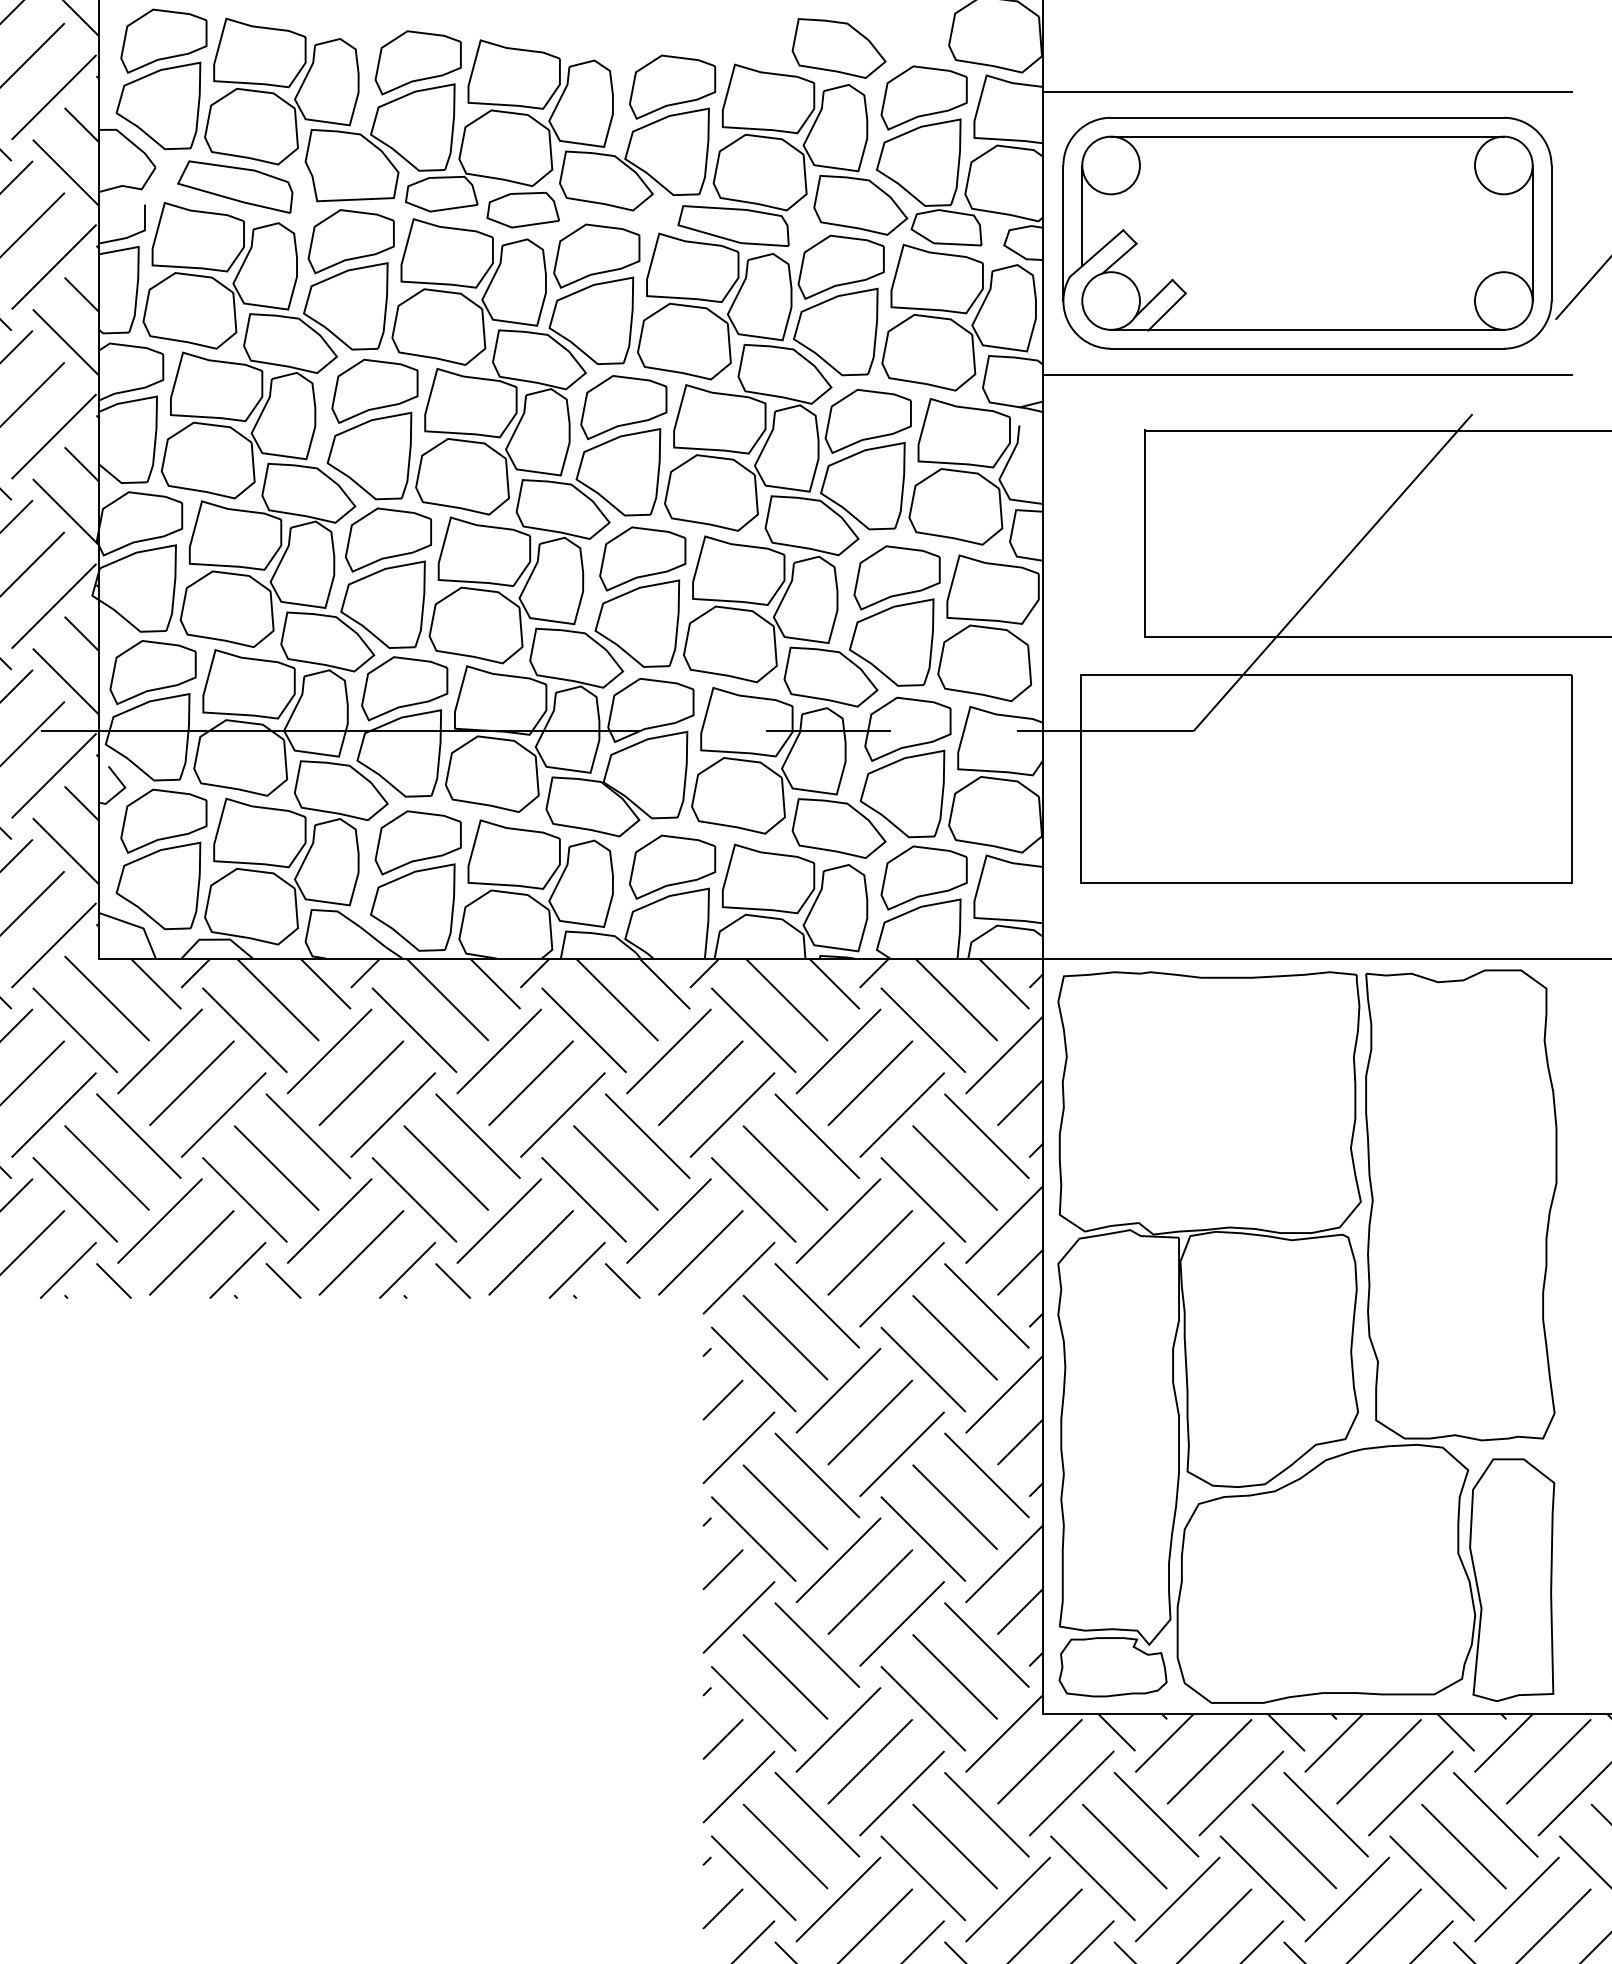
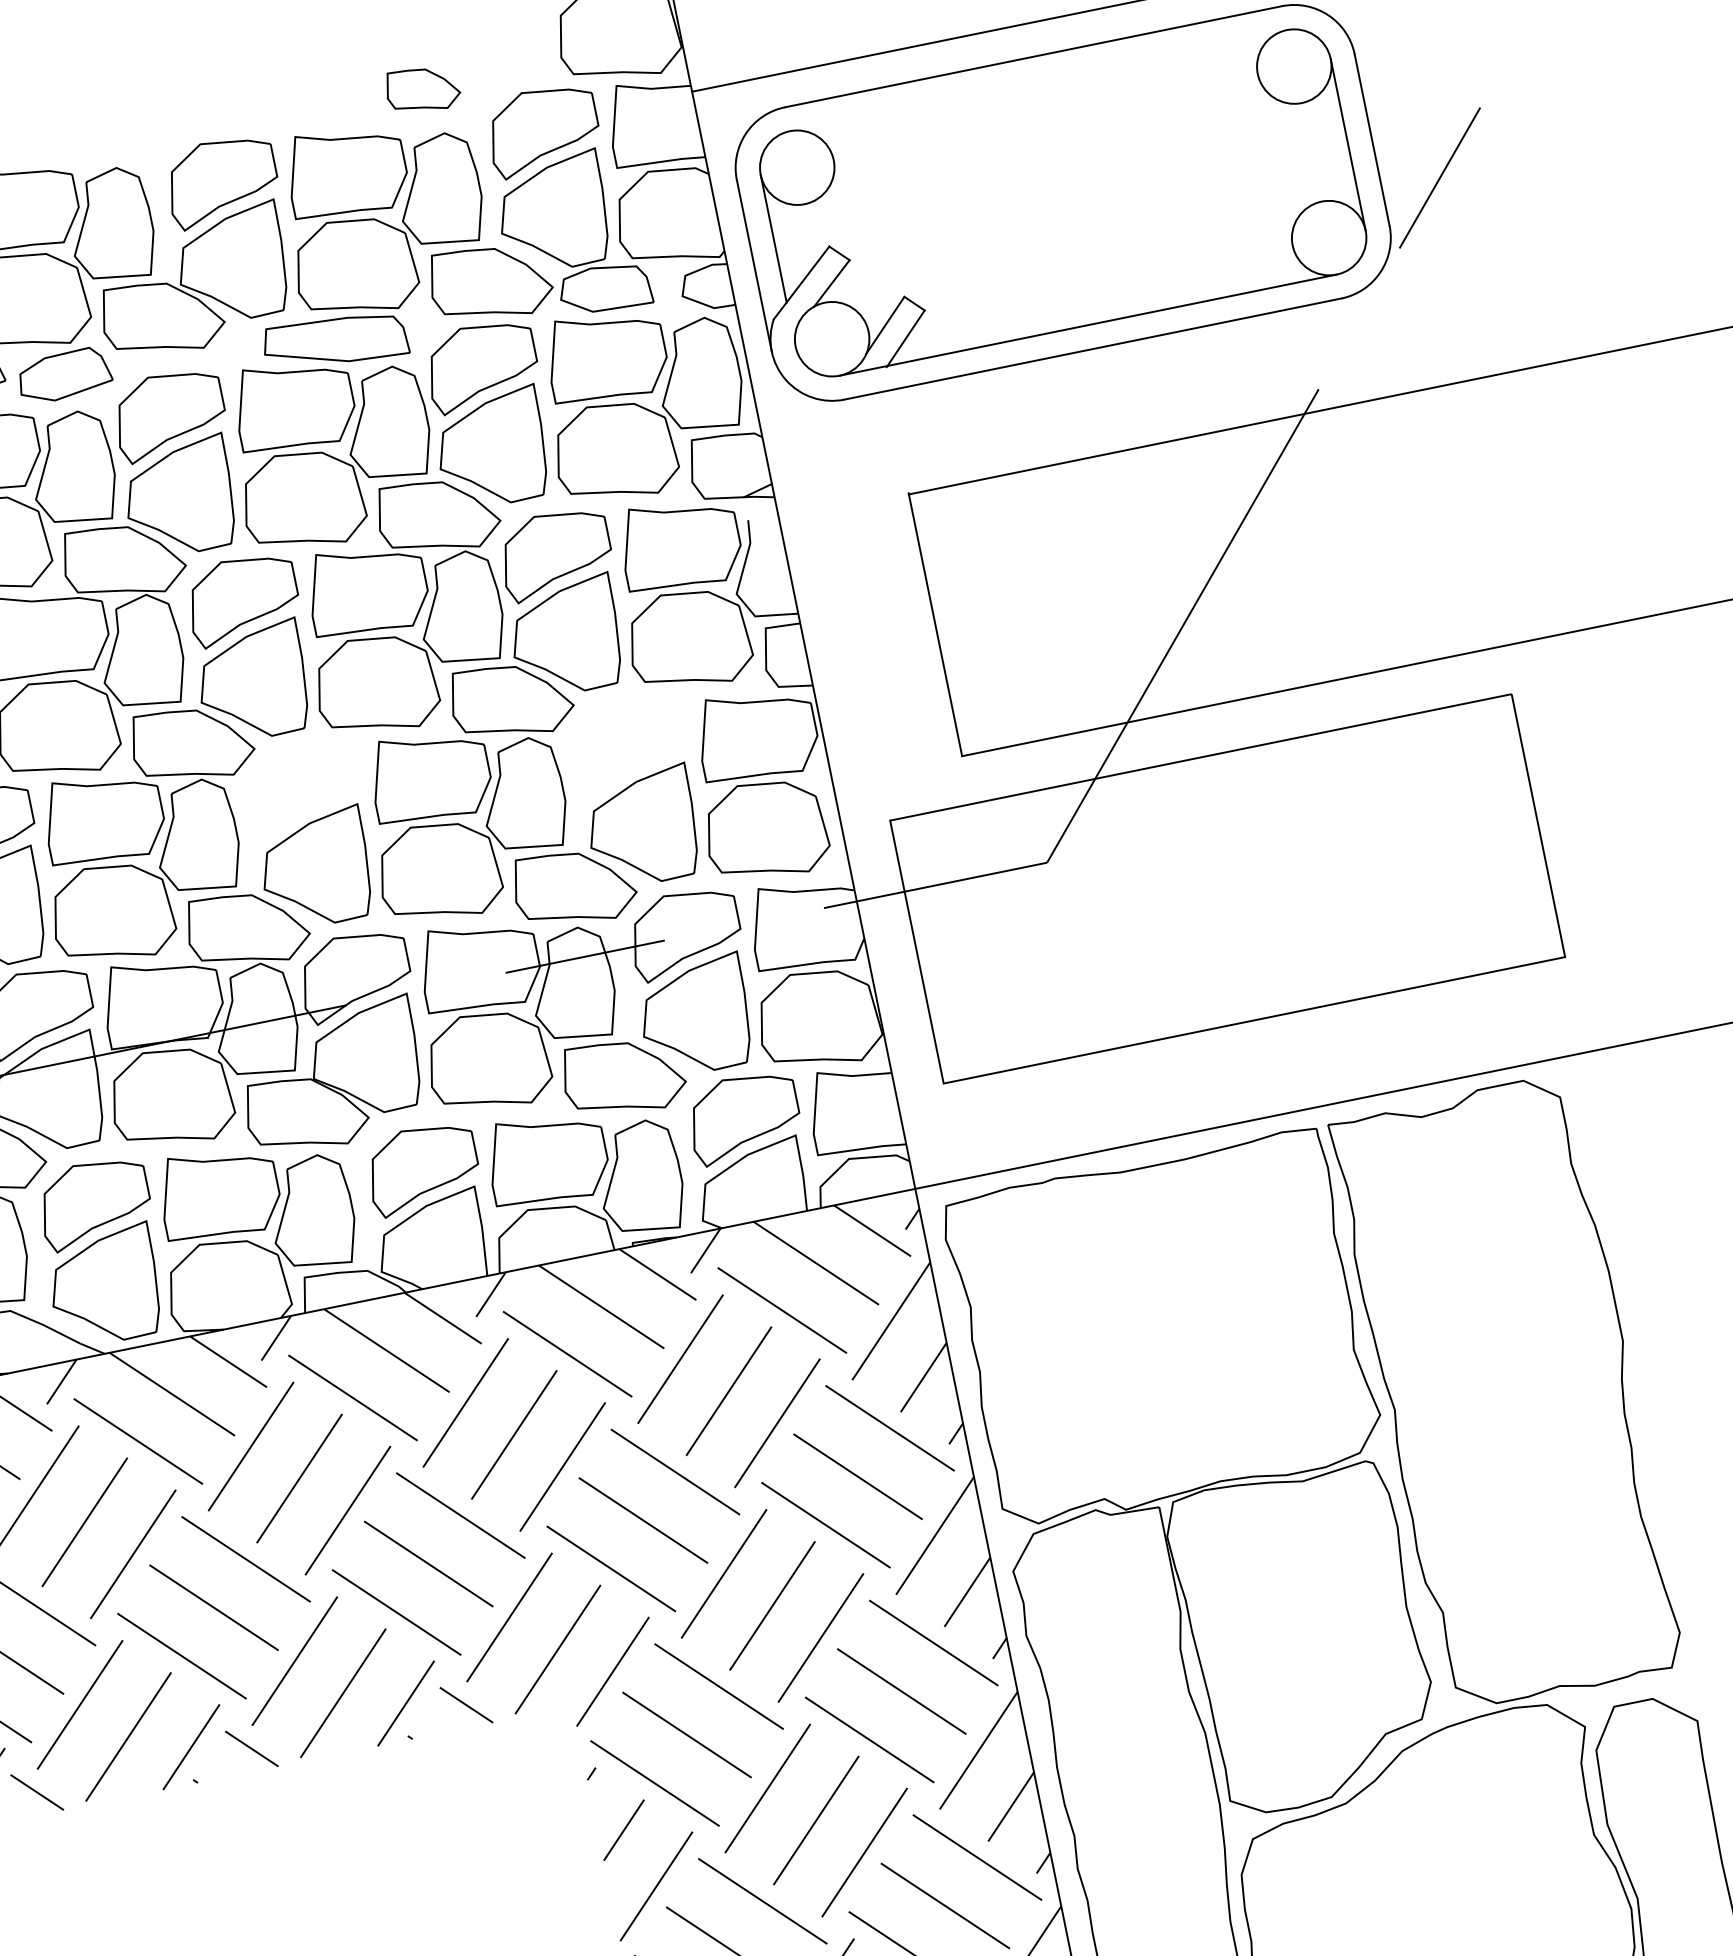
part: (838, 48) -> (422, 89), size x0.6
line: (1307, 136) -> (1038, 80), removed
line: (1307, 374) -> (1099, 381), removed
part: (642, 558) -> (305, 785), removed
part: (896, 577) -> (631, 744), removed

